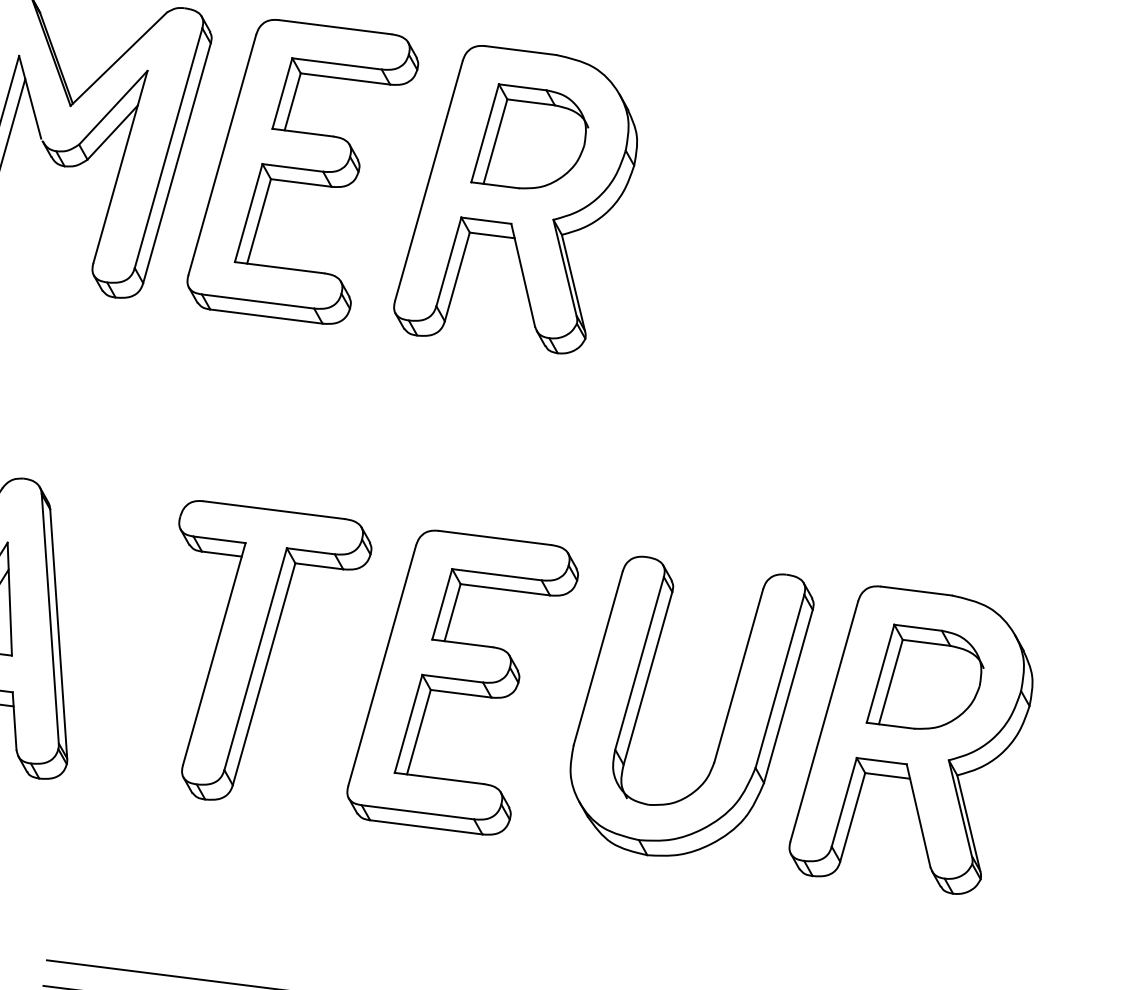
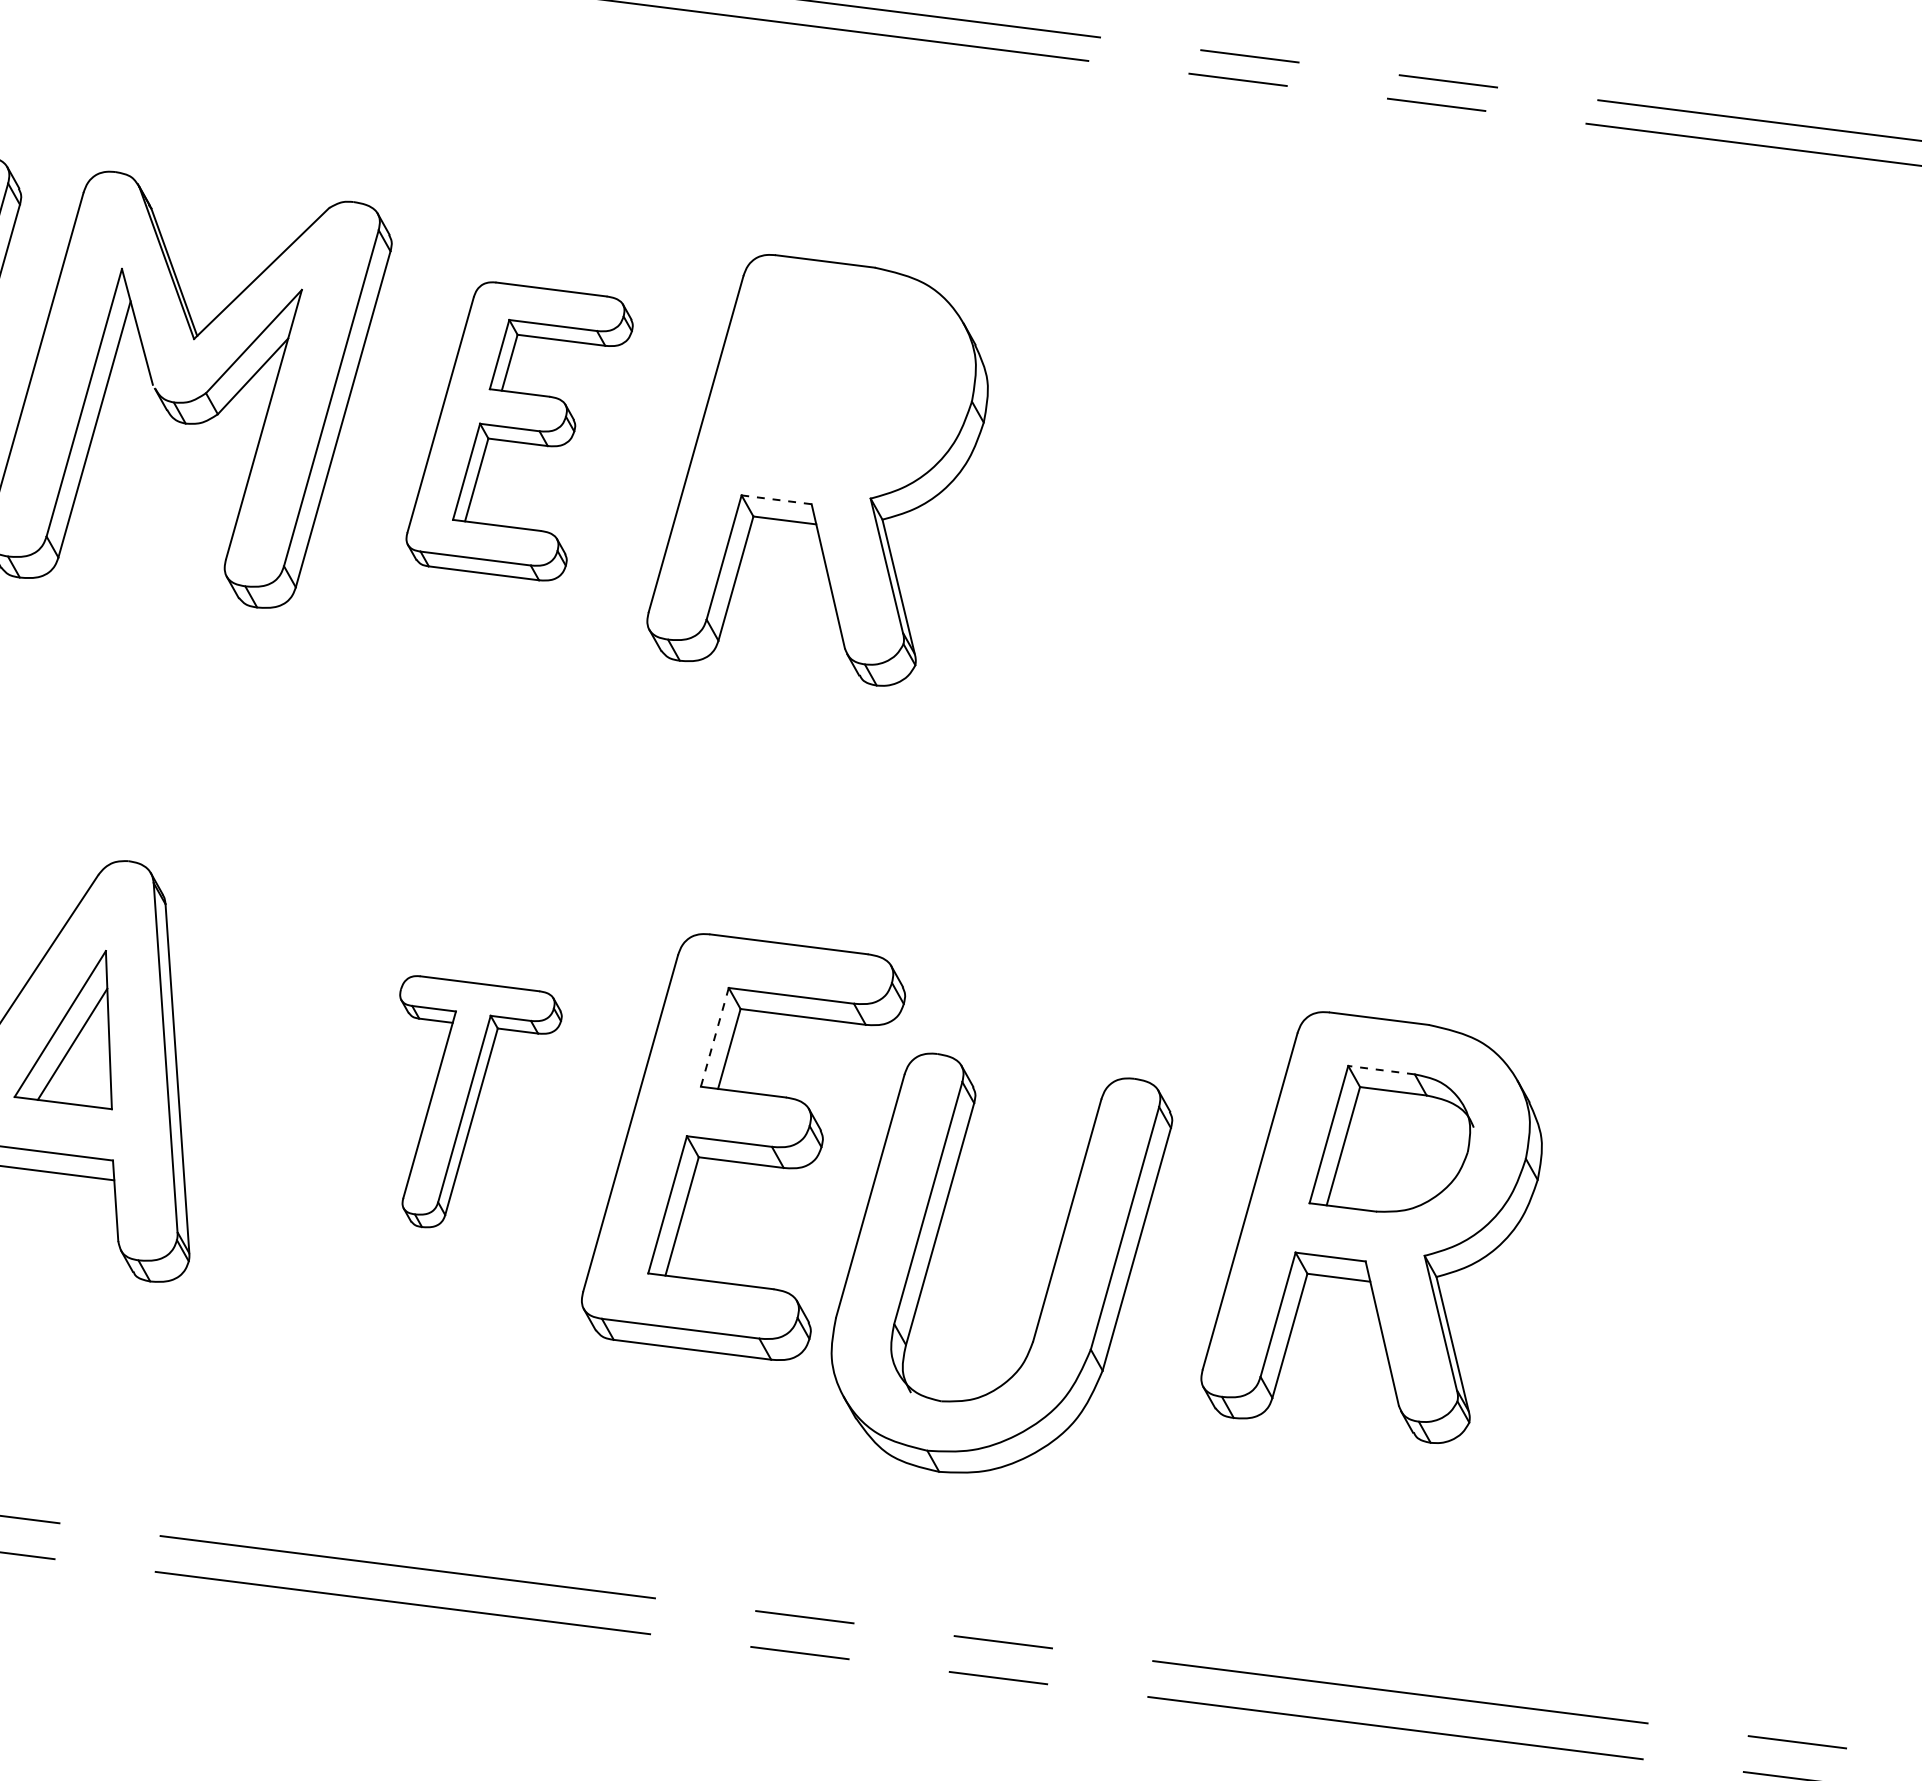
part: (529, 136) -> (837, 381), removed
part: (302, 171) -> (519, 431), size x0.7
line: (486, 220) -> (776, 499), solid -> dashed
line: (442, 604) -> (714, 1037), solid -> dashed
line: (918, 628) -> (1381, 1070), solid -> dashed
part: (275, 650) -> (480, 1101), size x0.6
part: (726, 715) -> (1050, 1275), moved

